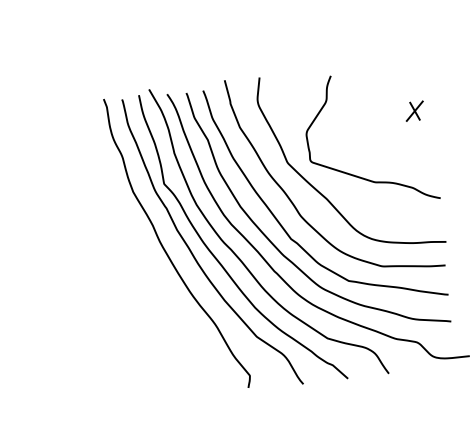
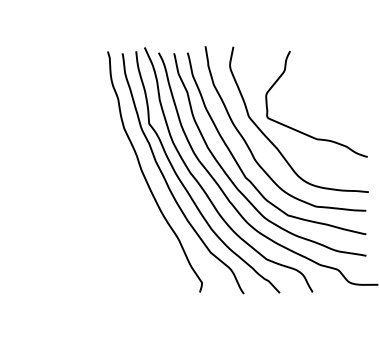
part: (415, 110) -> (354, 85), removed

